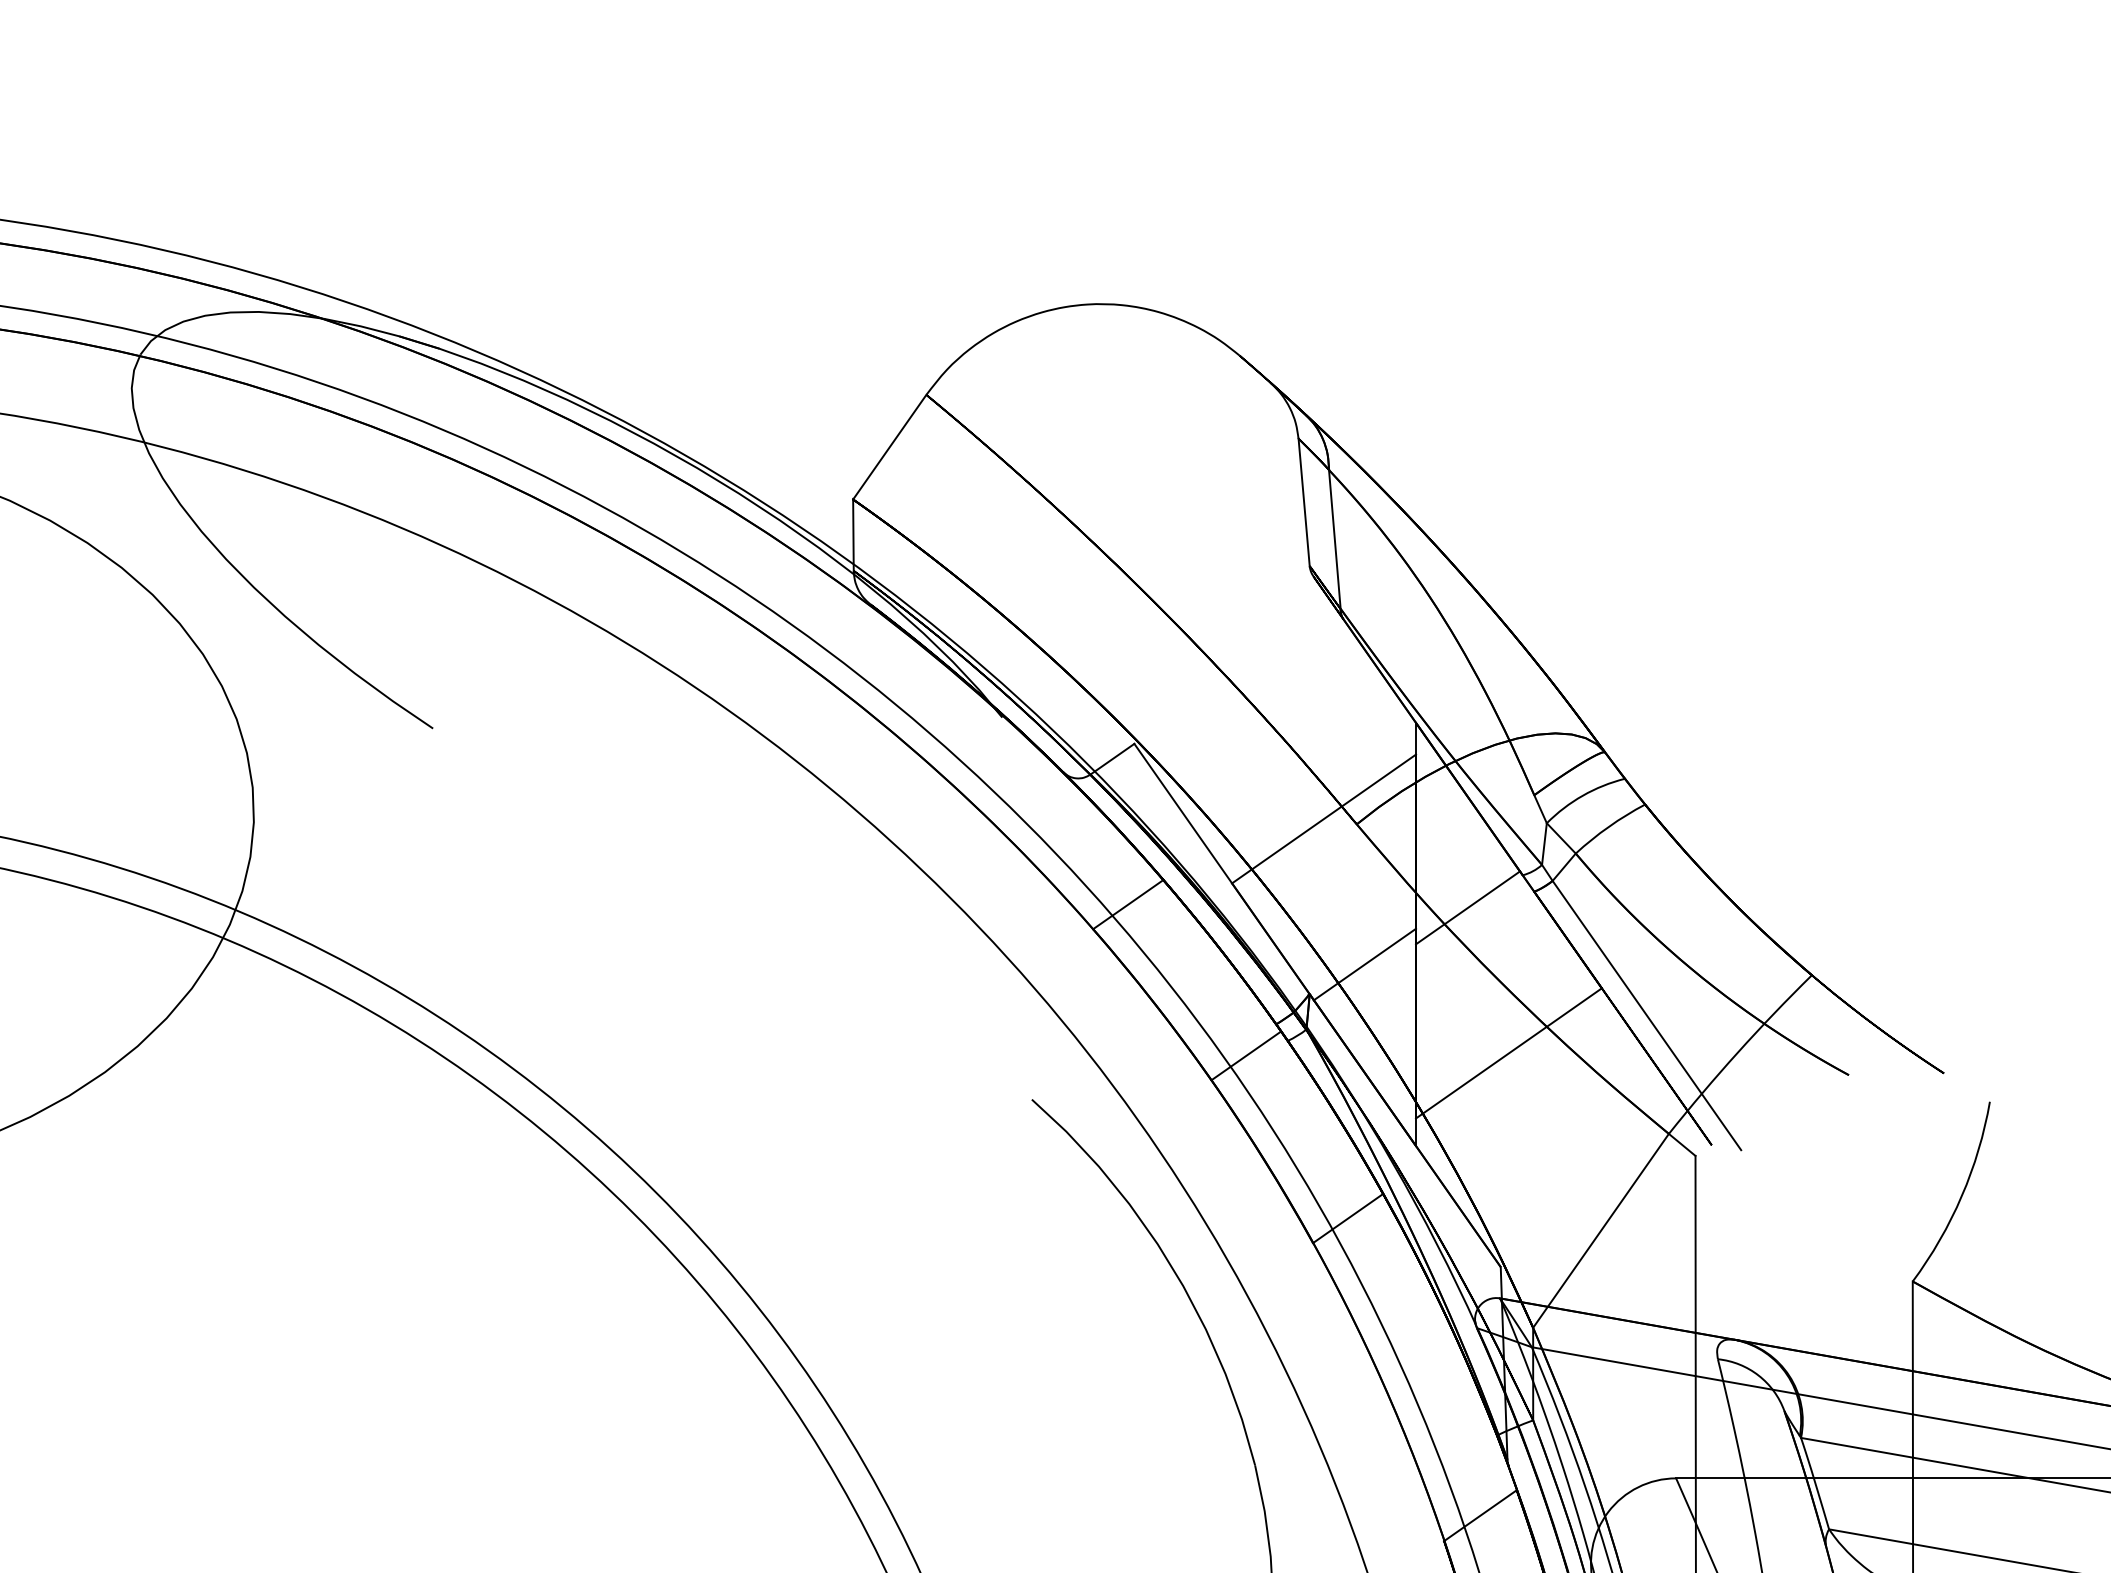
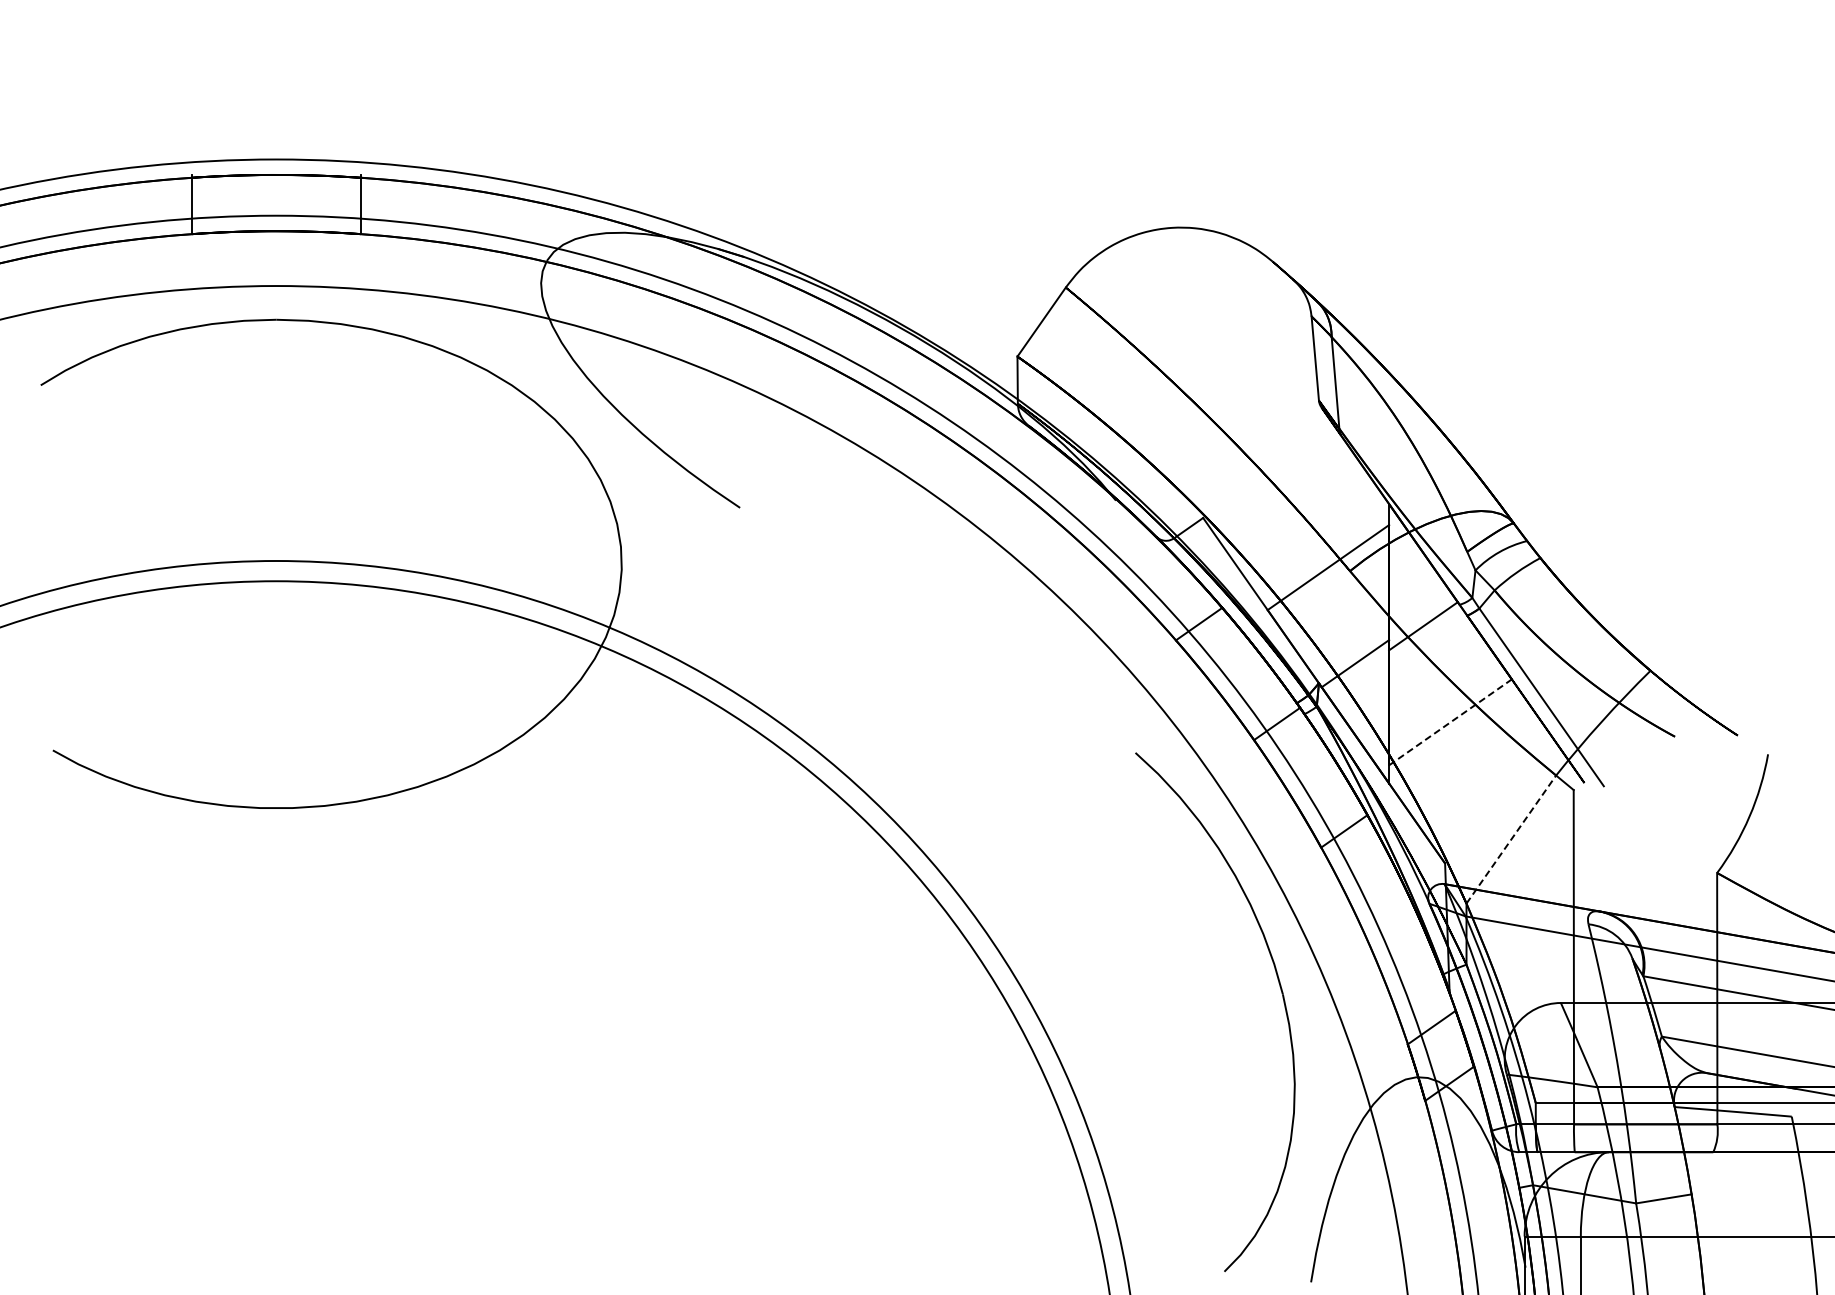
line: (1508, 1053) -> (1450, 722), solid -> dashed
line: (1601, 1230) -> (1511, 839), solid -> dashed

